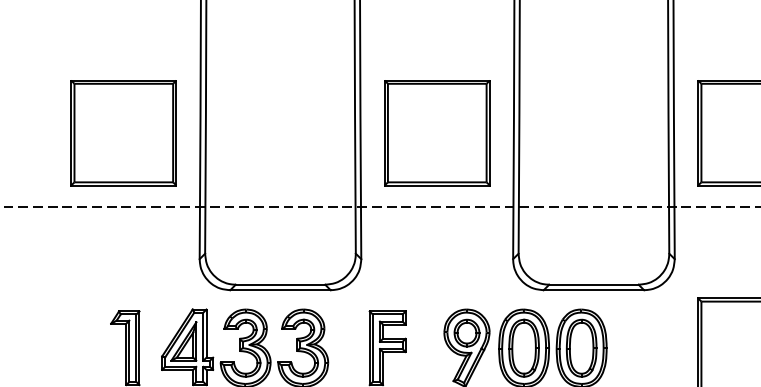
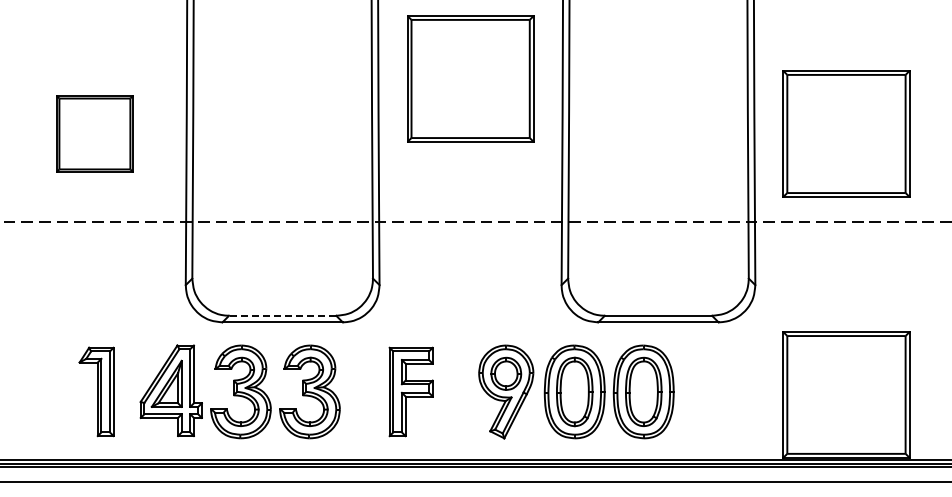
part: (123, 132) -> (94, 133), size x0.6
part: (437, 132) -> (470, 78), moved
line: (280, 284) -> (282, 315), solid -> dashed

